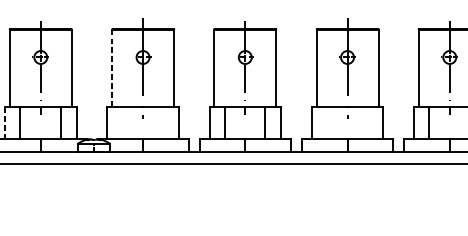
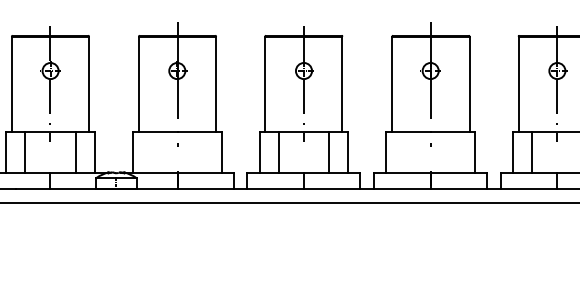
line: (111, 68) -> (138, 84), dashed -> solid
line: (5, 122) -> (6, 151), dashed -> solid

